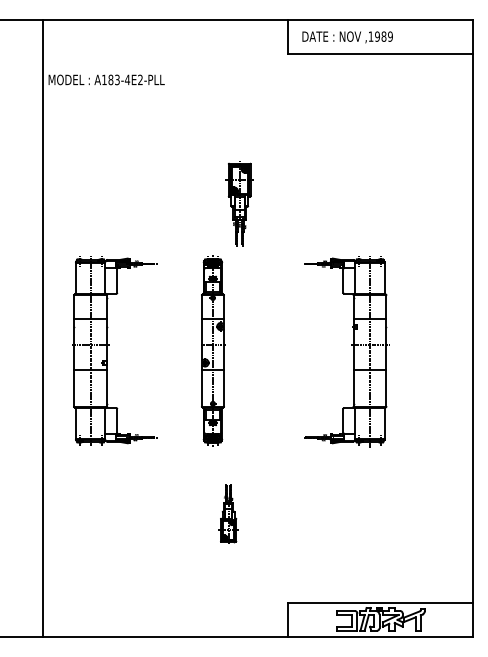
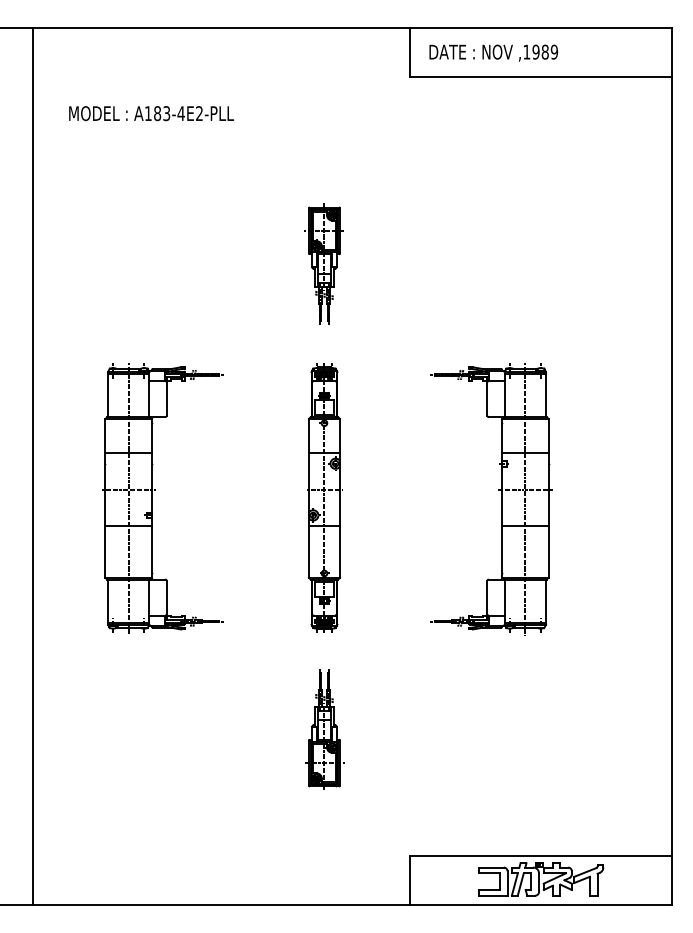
part: (239, 203) -> (323, 263), moved
line: (43, 328) -> (33, 466), moved
part: (213, 350) -> (324, 497), moved
part: (228, 513) -> (324, 729), size x1.43

